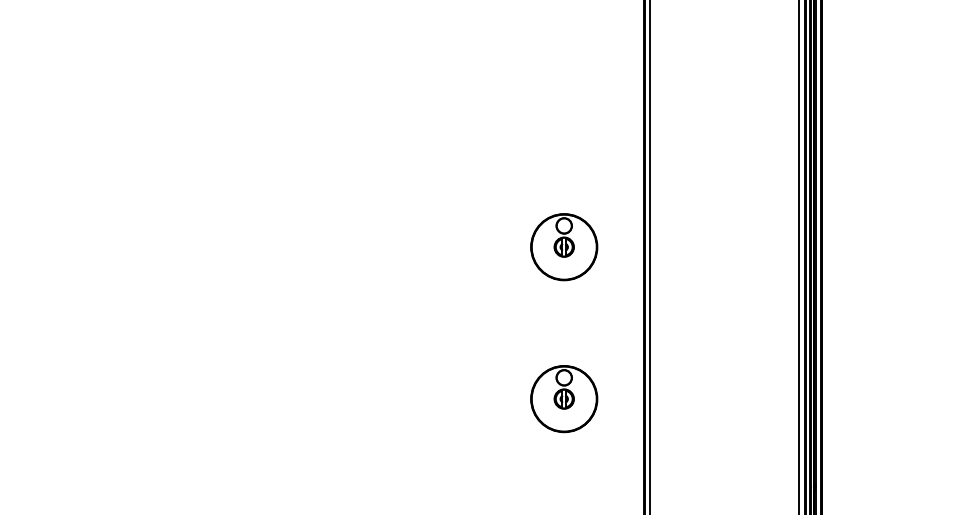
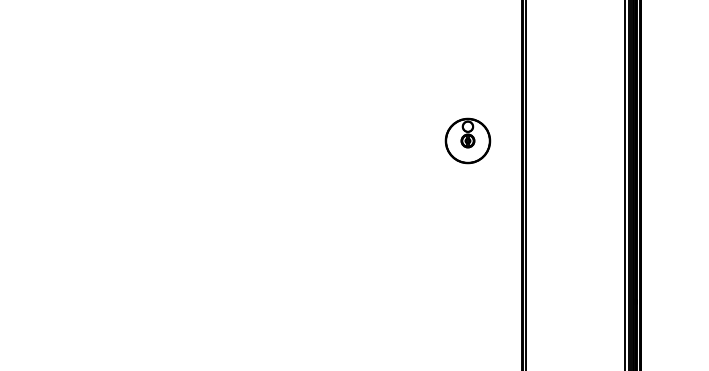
part: (563, 398) -> (467, 242), removed

